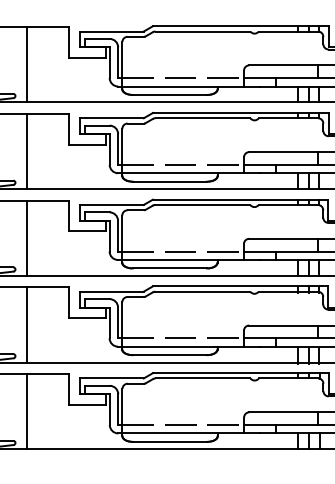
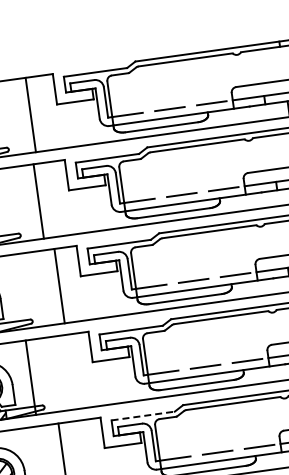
line: (26, 64) -> (30, 114), moved
line: (26, 151) -> (38, 201), moved
line: (26, 237) -> (59, 285), moved
line: (26, 324) -> (30, 377), moved
line: (111, 378) -> (142, 416), solid -> dashed

